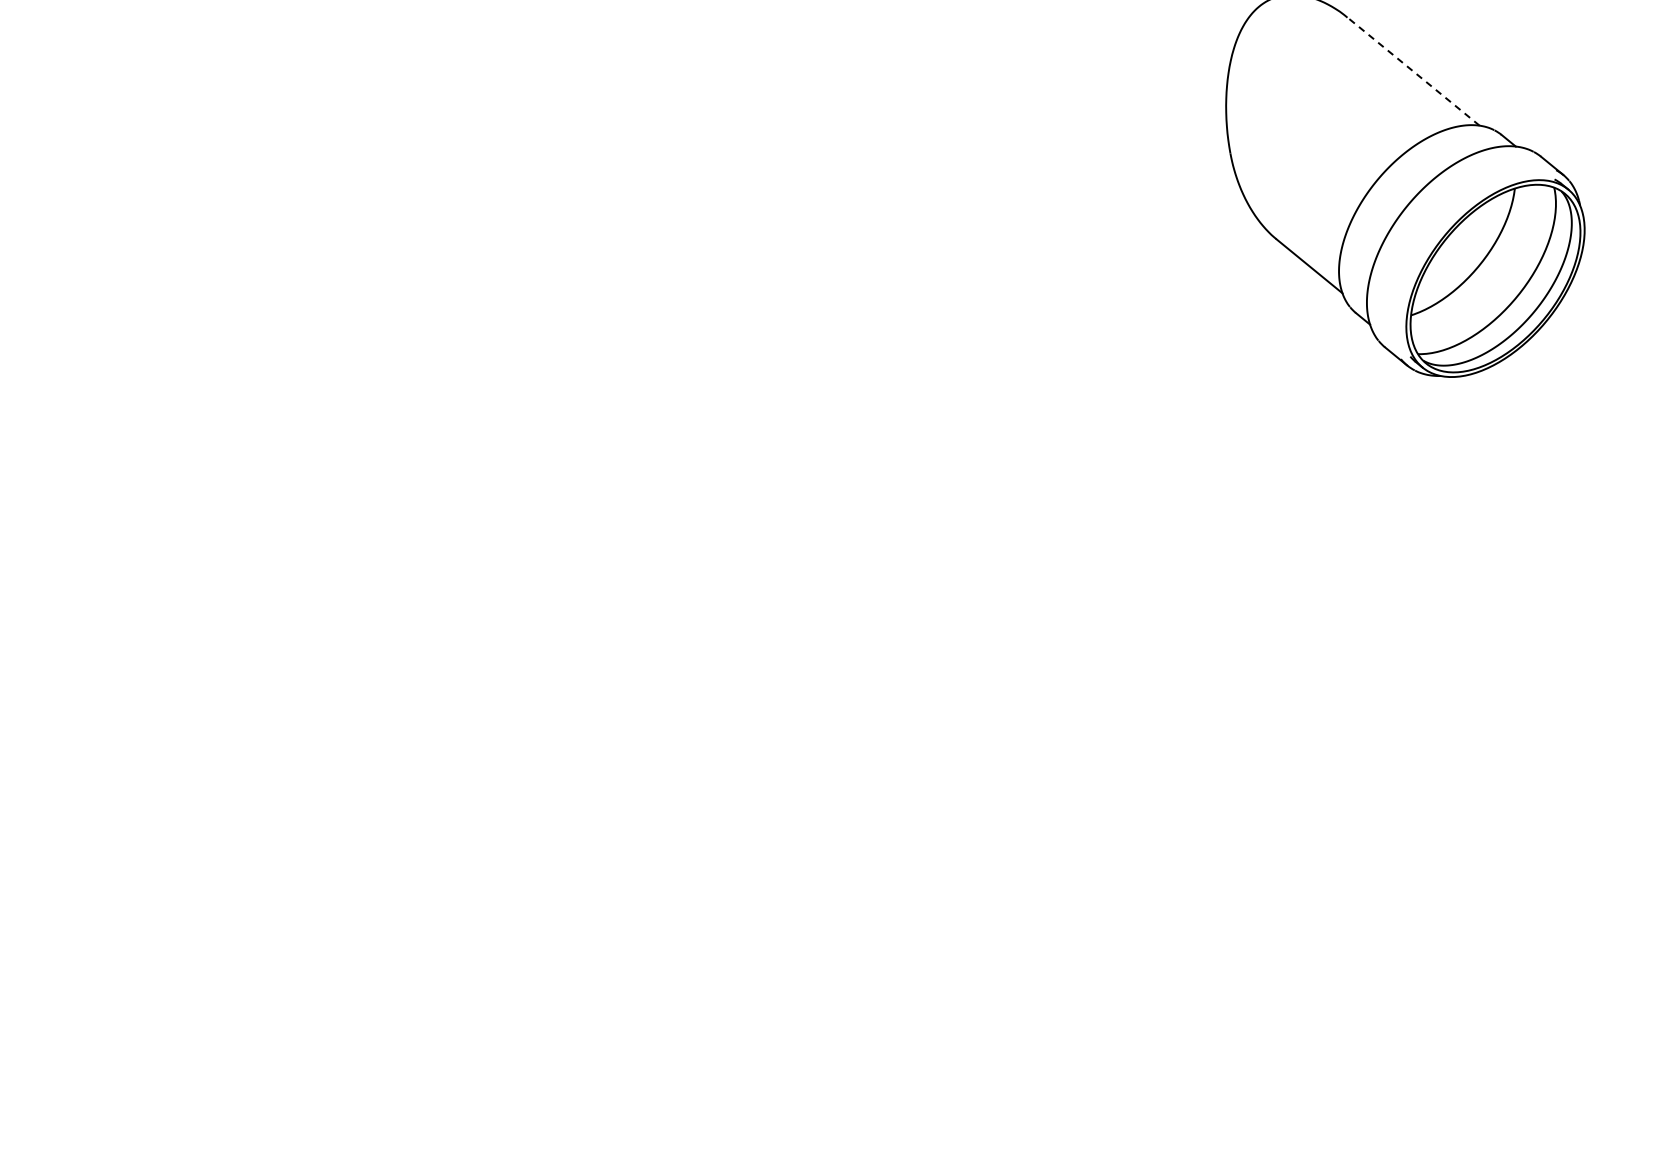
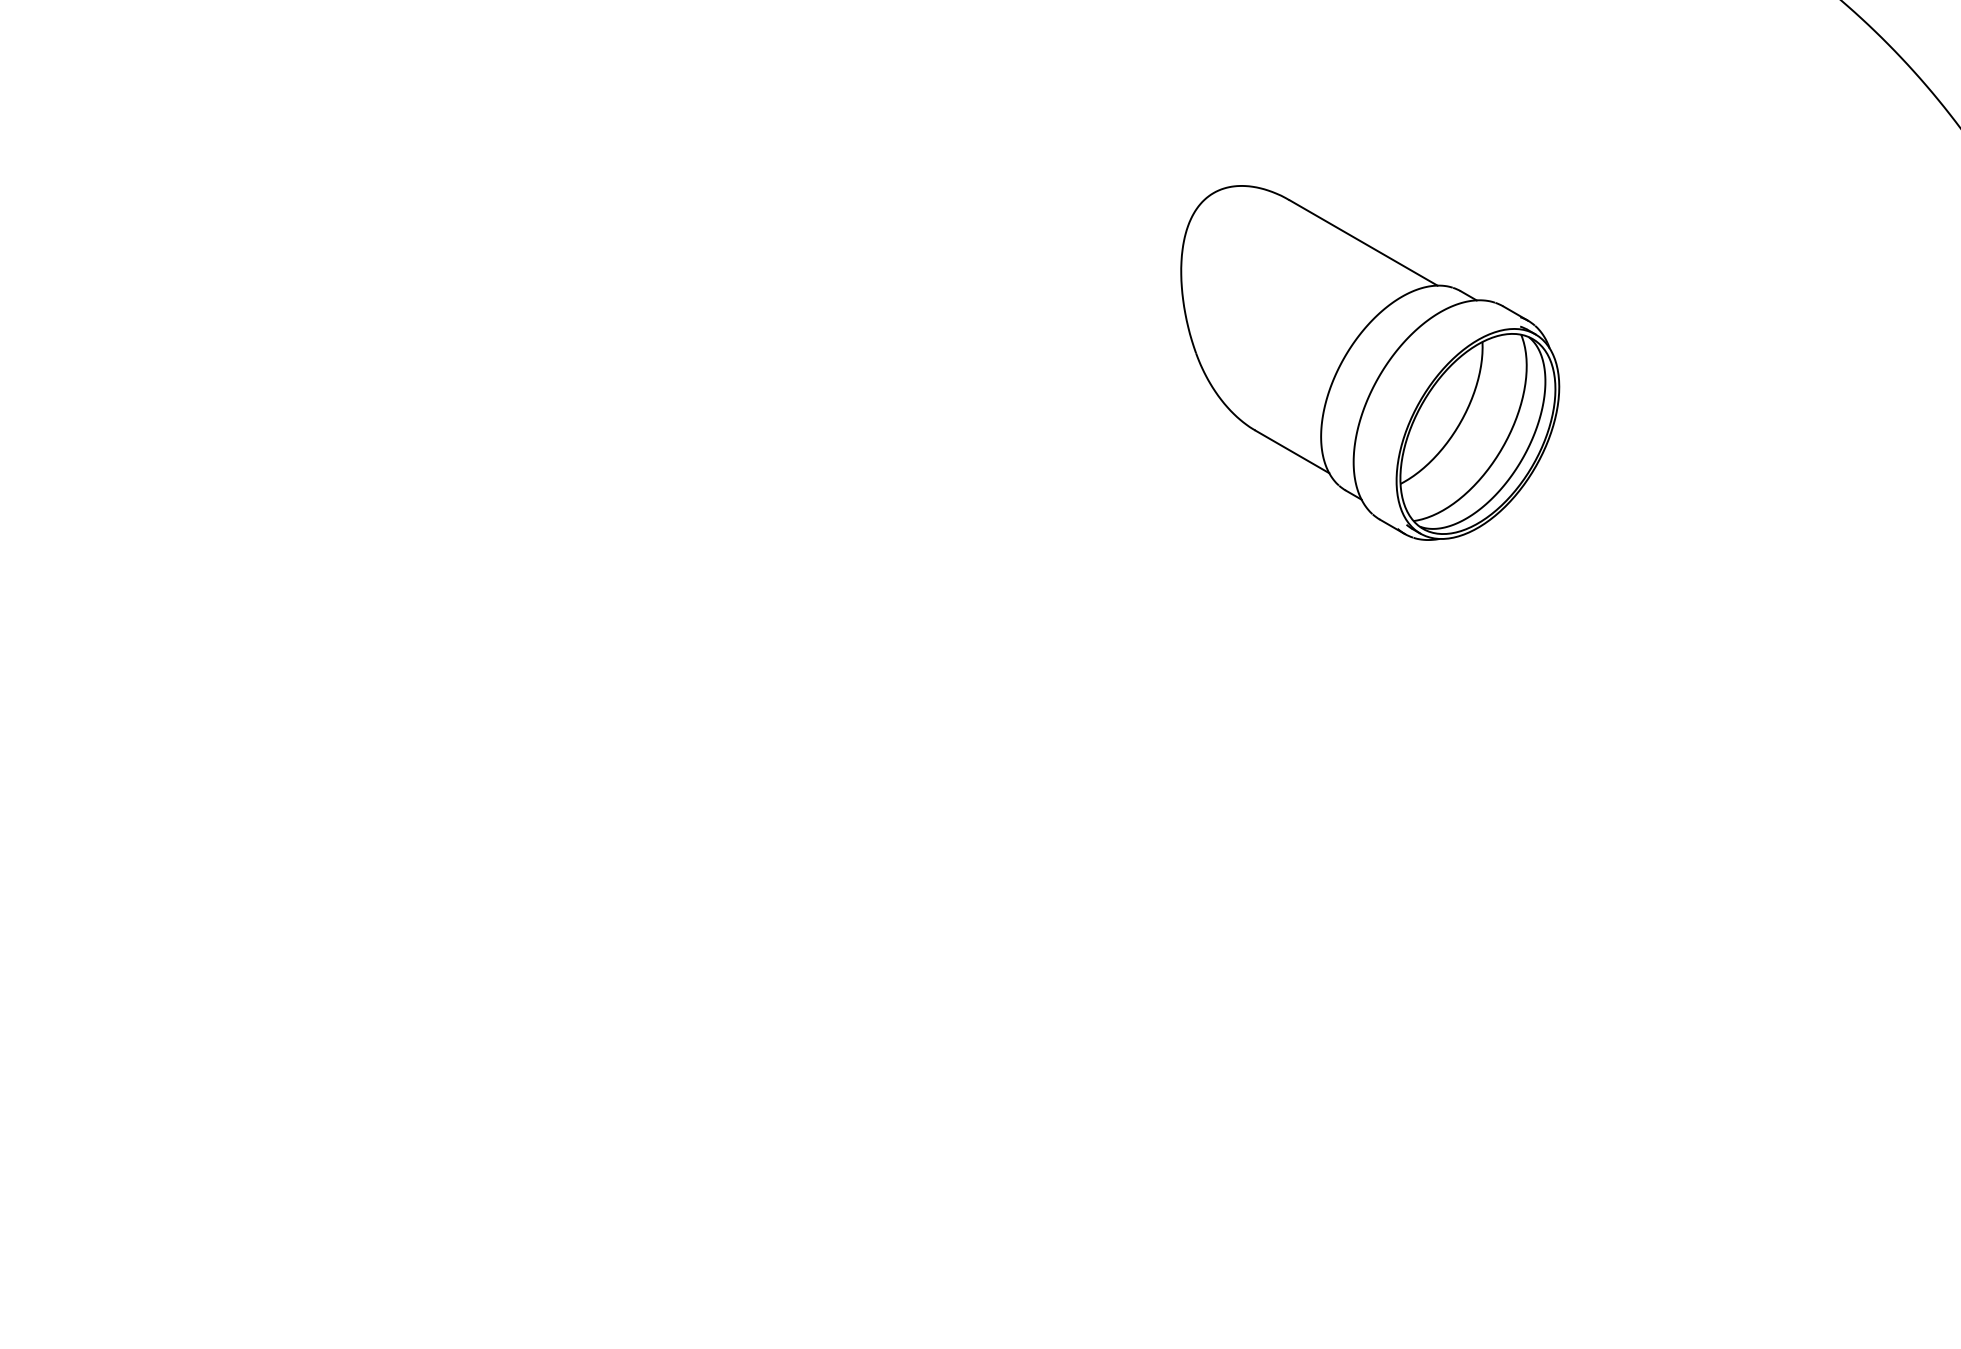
line: (1413, 71) -> (1363, 242), dashed -> solid

